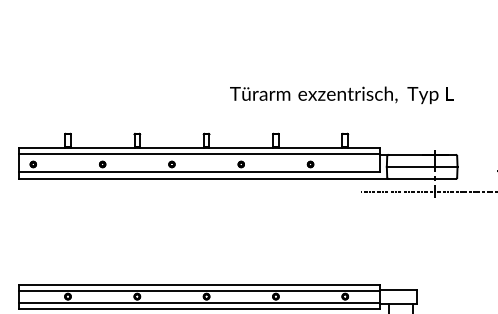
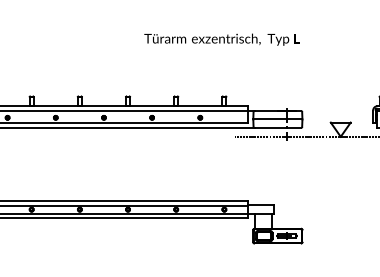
text: (341, 95) -> (221, 39), moved

